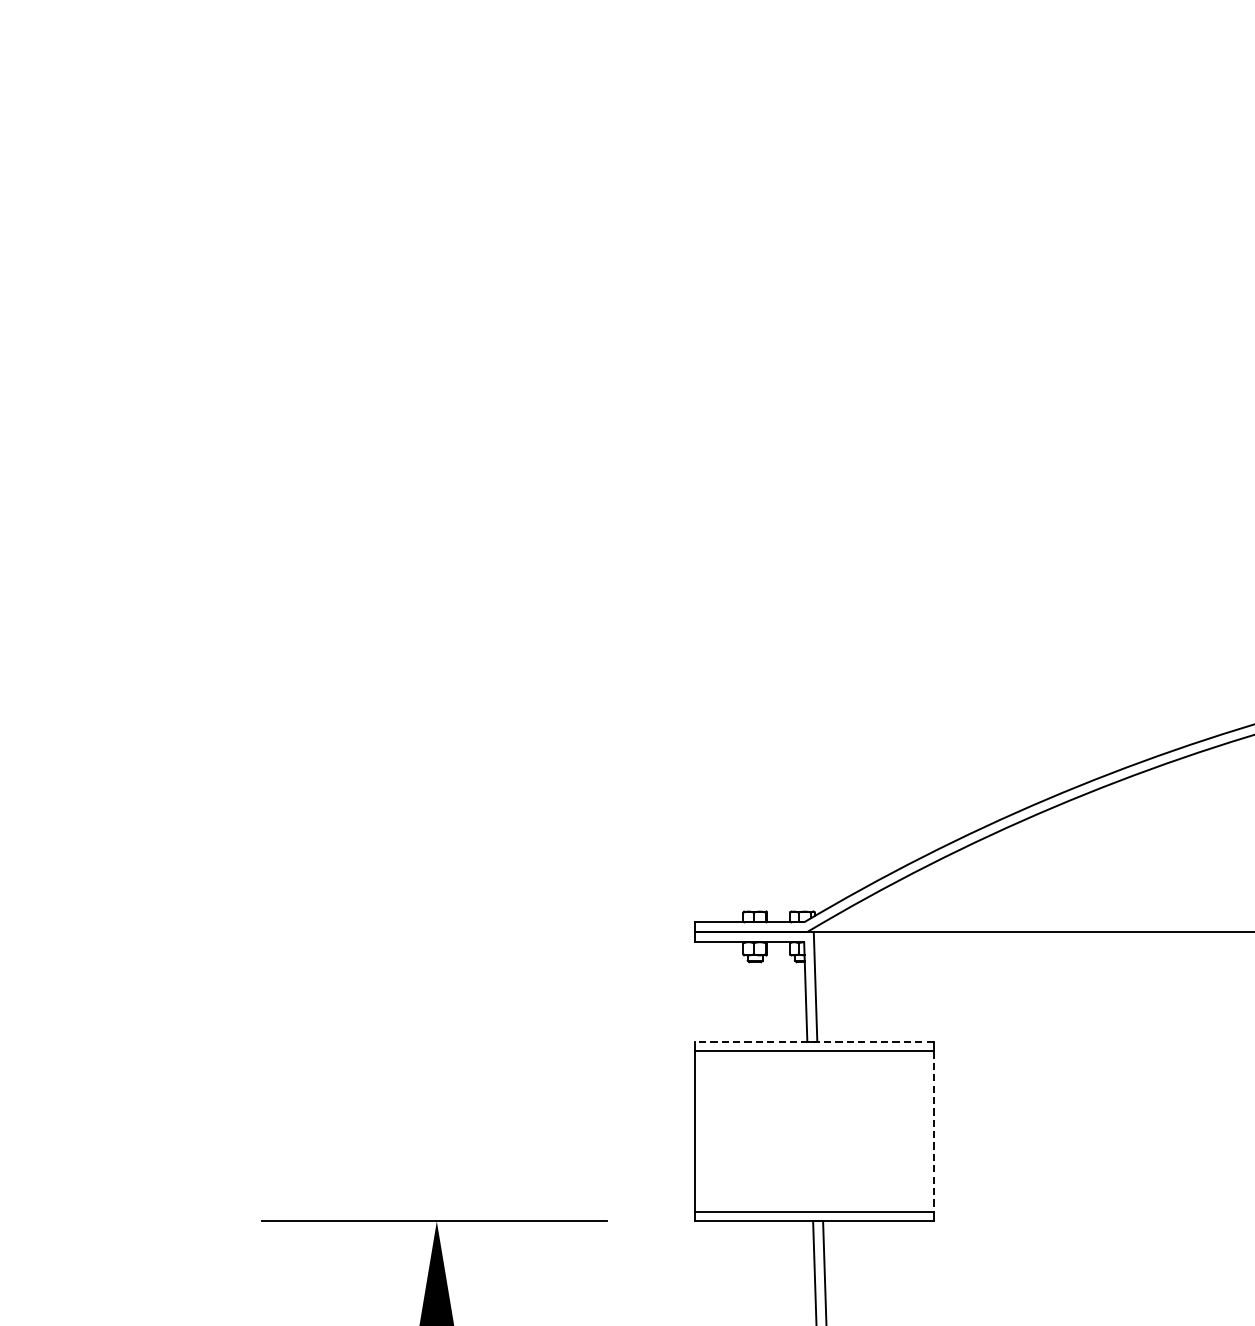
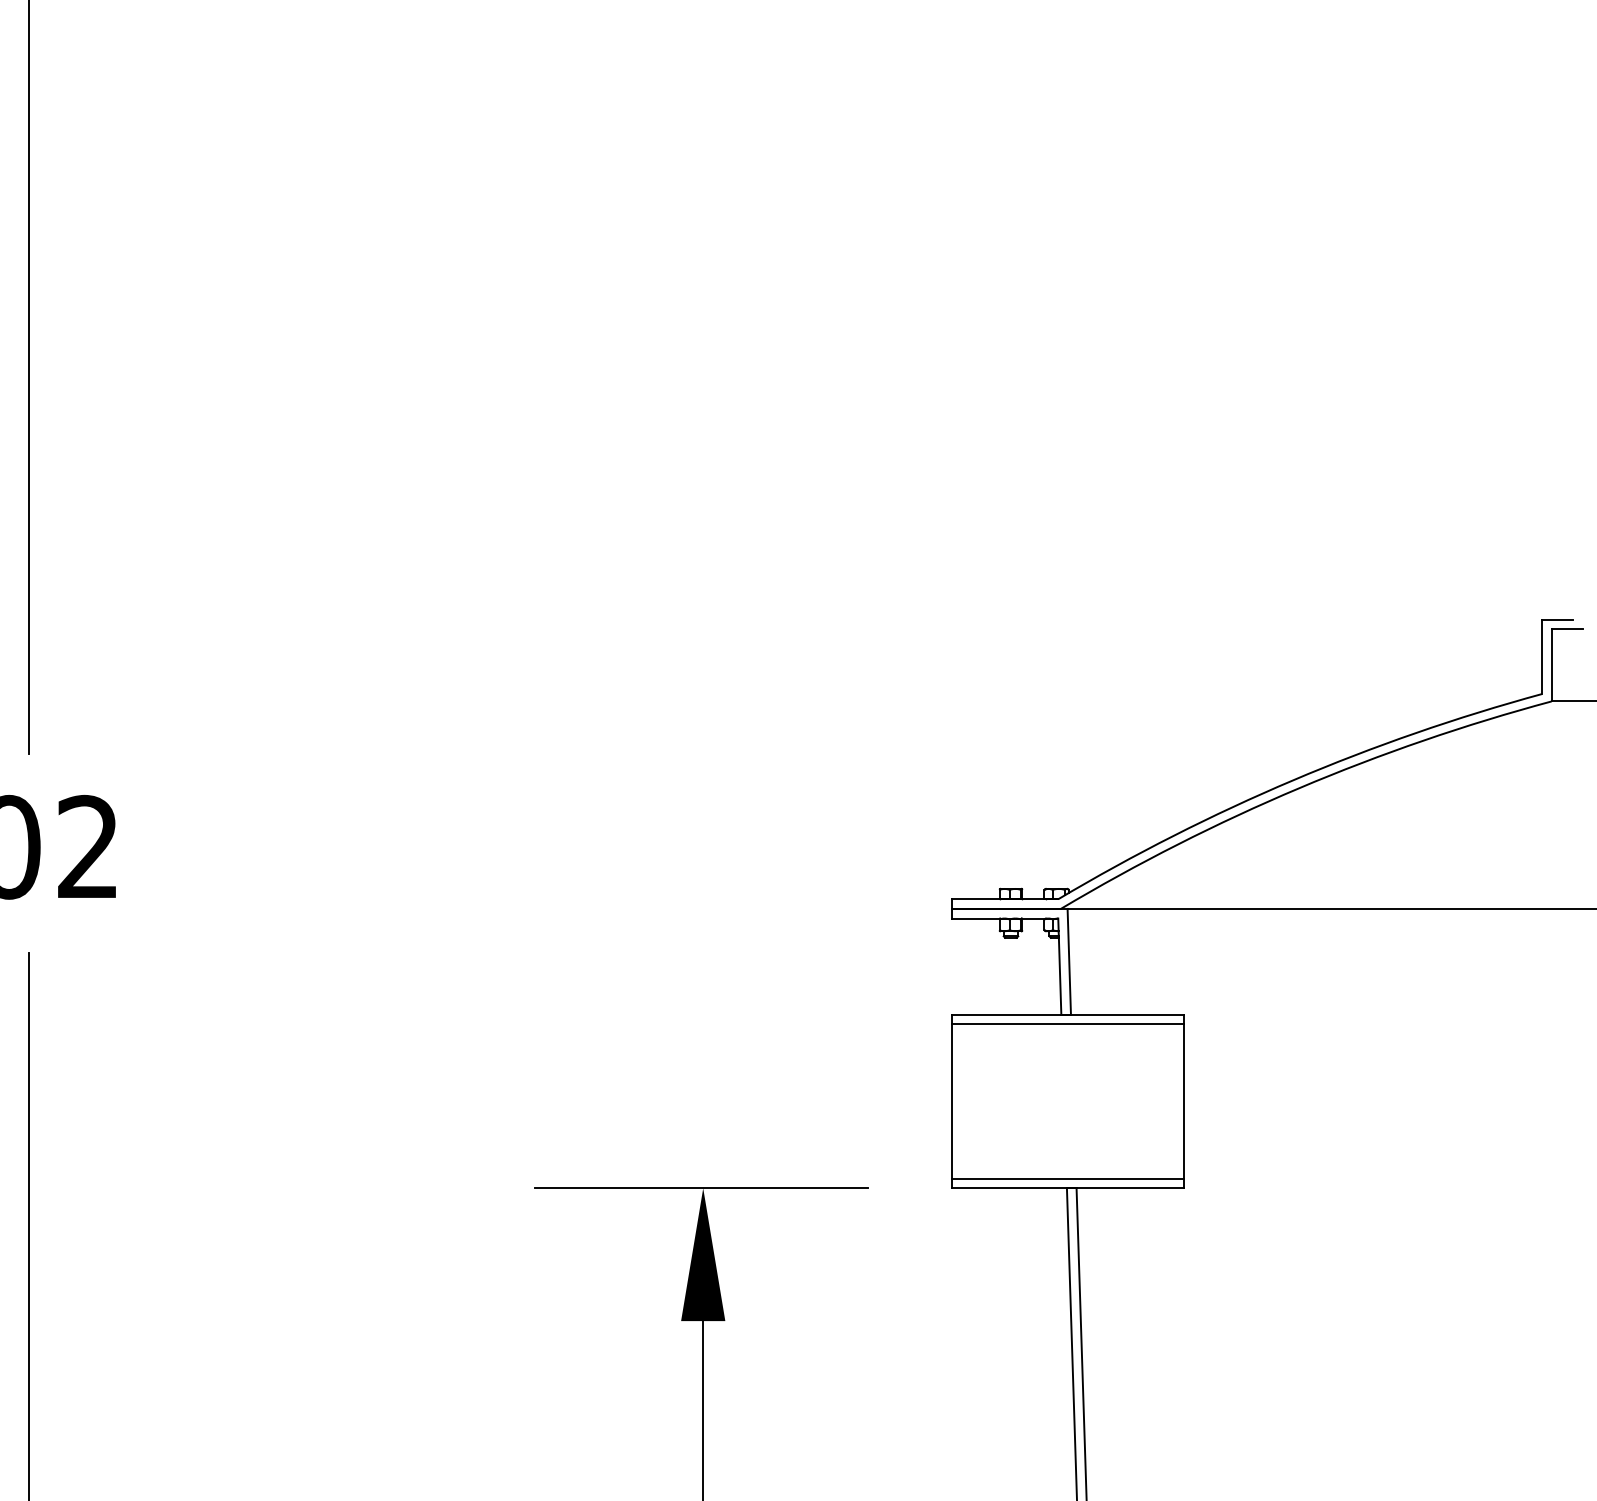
line: (813, 1041) -> (1067, 1014), dashed -> solid
line: (933, 1131) -> (1183, 1101), dashed -> solid

